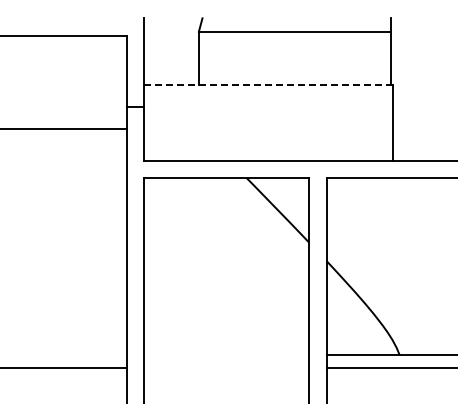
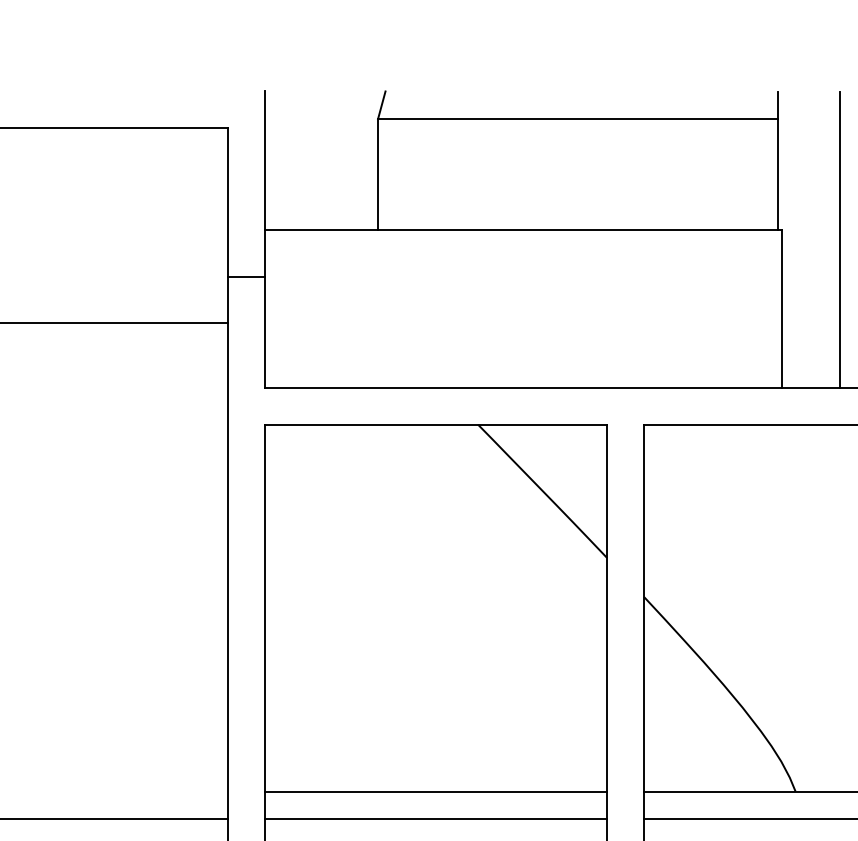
line: (268, 85) -> (522, 231), dashed -> solid
line: (420, 89) -> (839, 239), added
line: (226, 354) -> (435, 791), added
line: (226, 367) -> (435, 818), added

